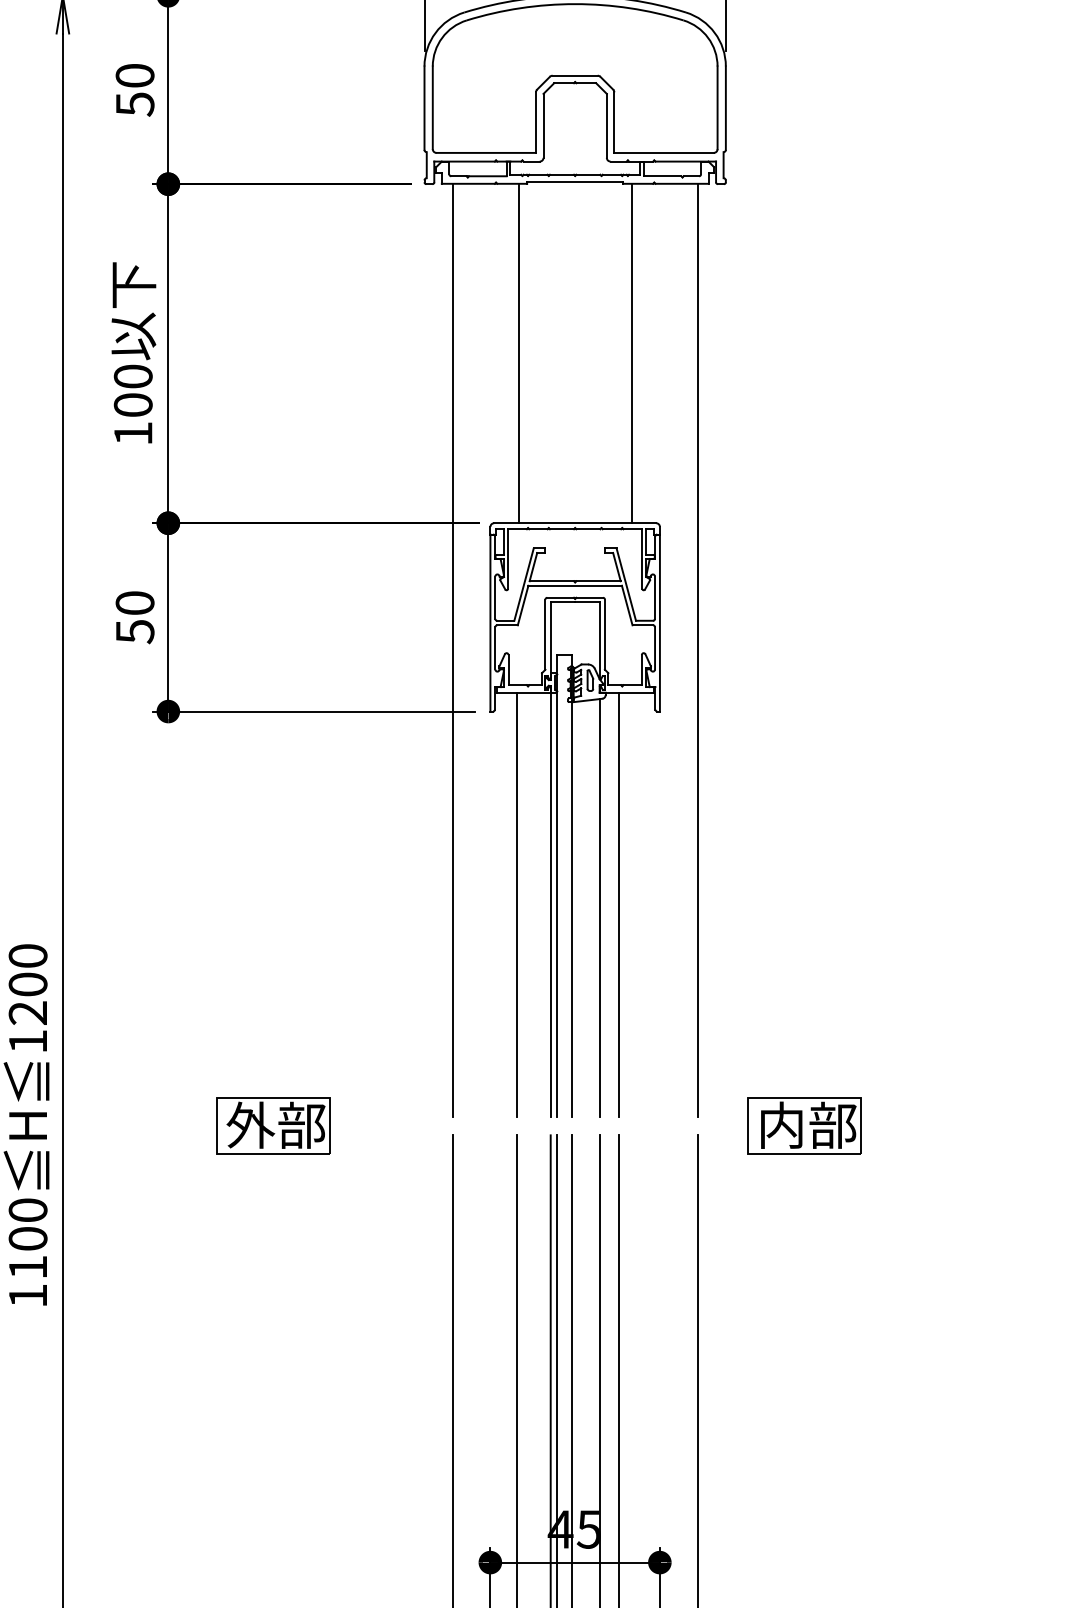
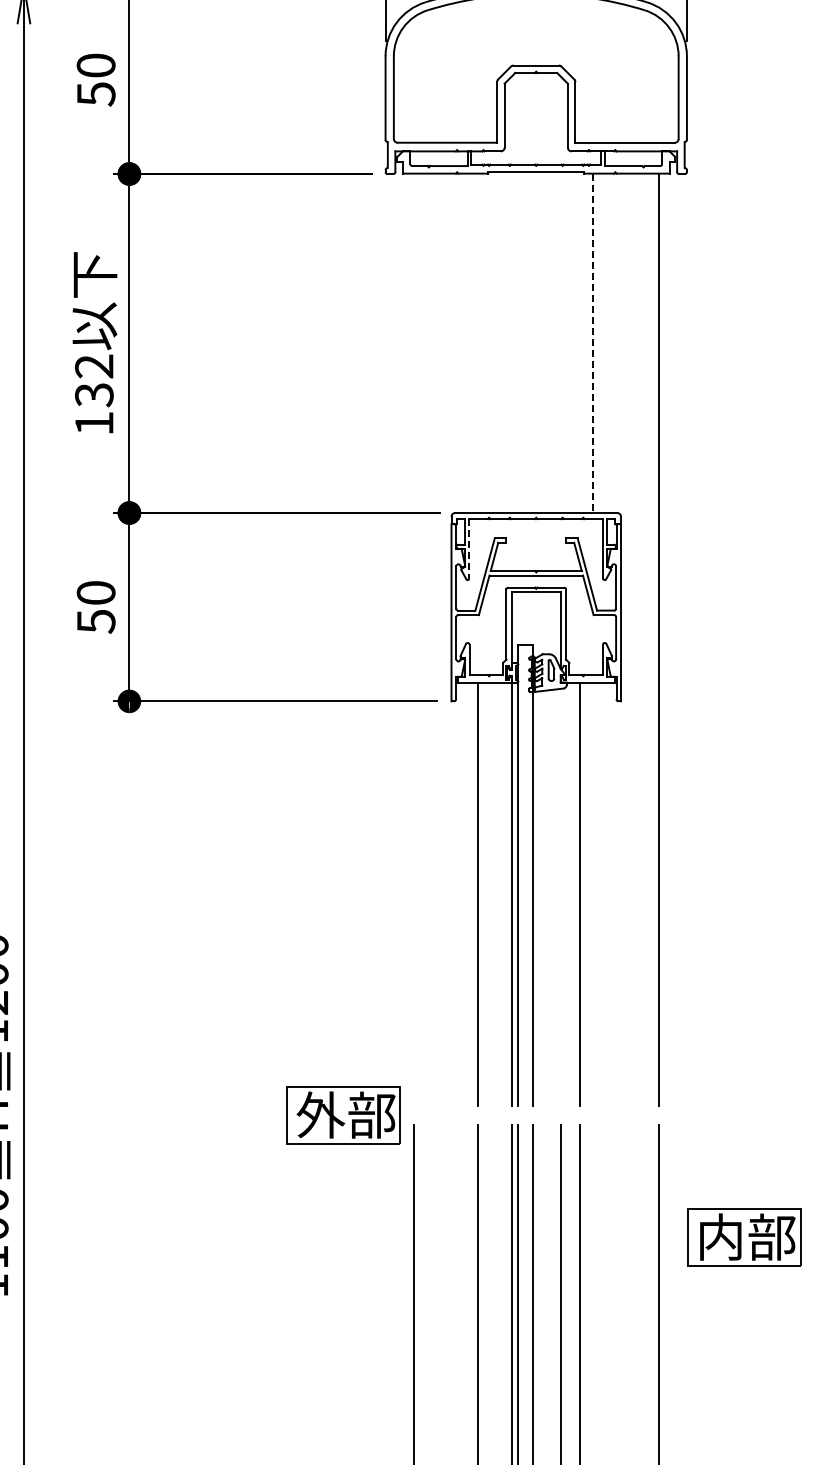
line: (518, 353) -> (479, 343), removed
line: (631, 353) -> (592, 343), solid -> dashed
text: (132, 390) -> (93, 380), 100 -> 132
line: (508, 559) -> (469, 549), solid -> dashed
line: (452, 649) -> (413, 639), removed
line: (599, 907) -> (560, 897), removed
part: (273, 1125) -> (343, 1115), moved
part: (804, 1125) -> (743, 1237), moved

